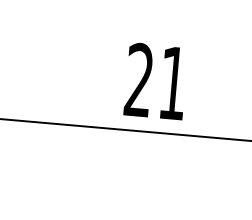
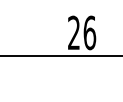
text: (172, 82) -> (89, 32), 21 -> 26

